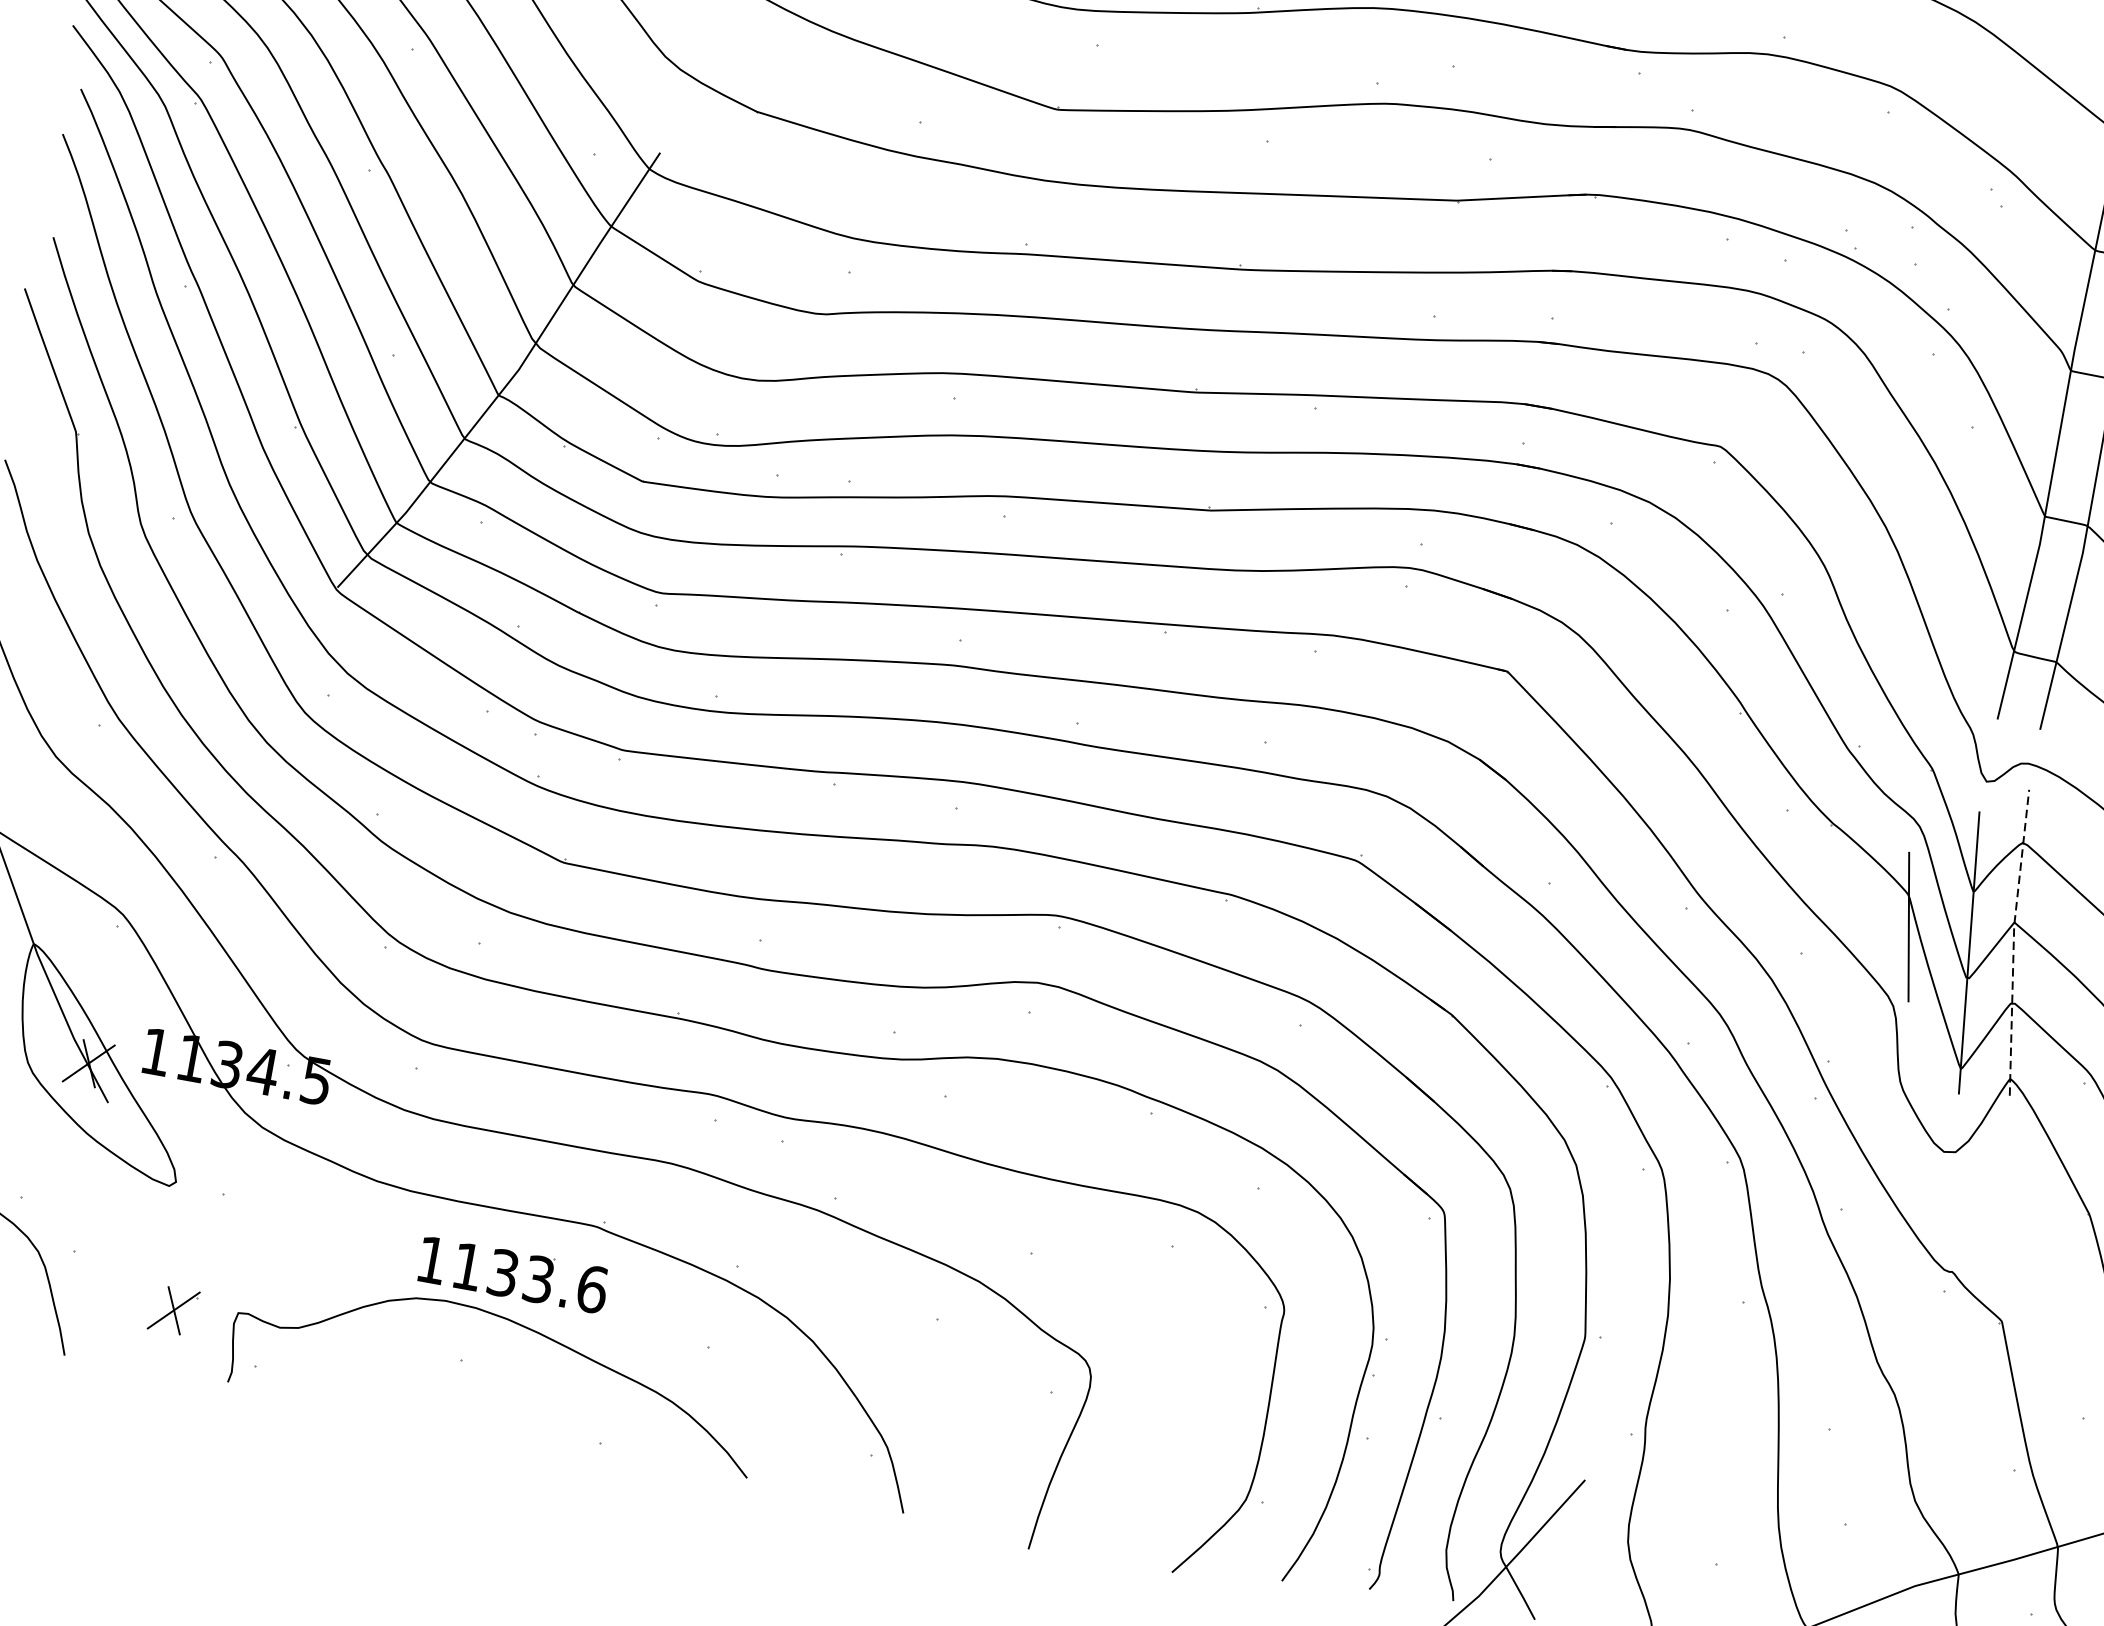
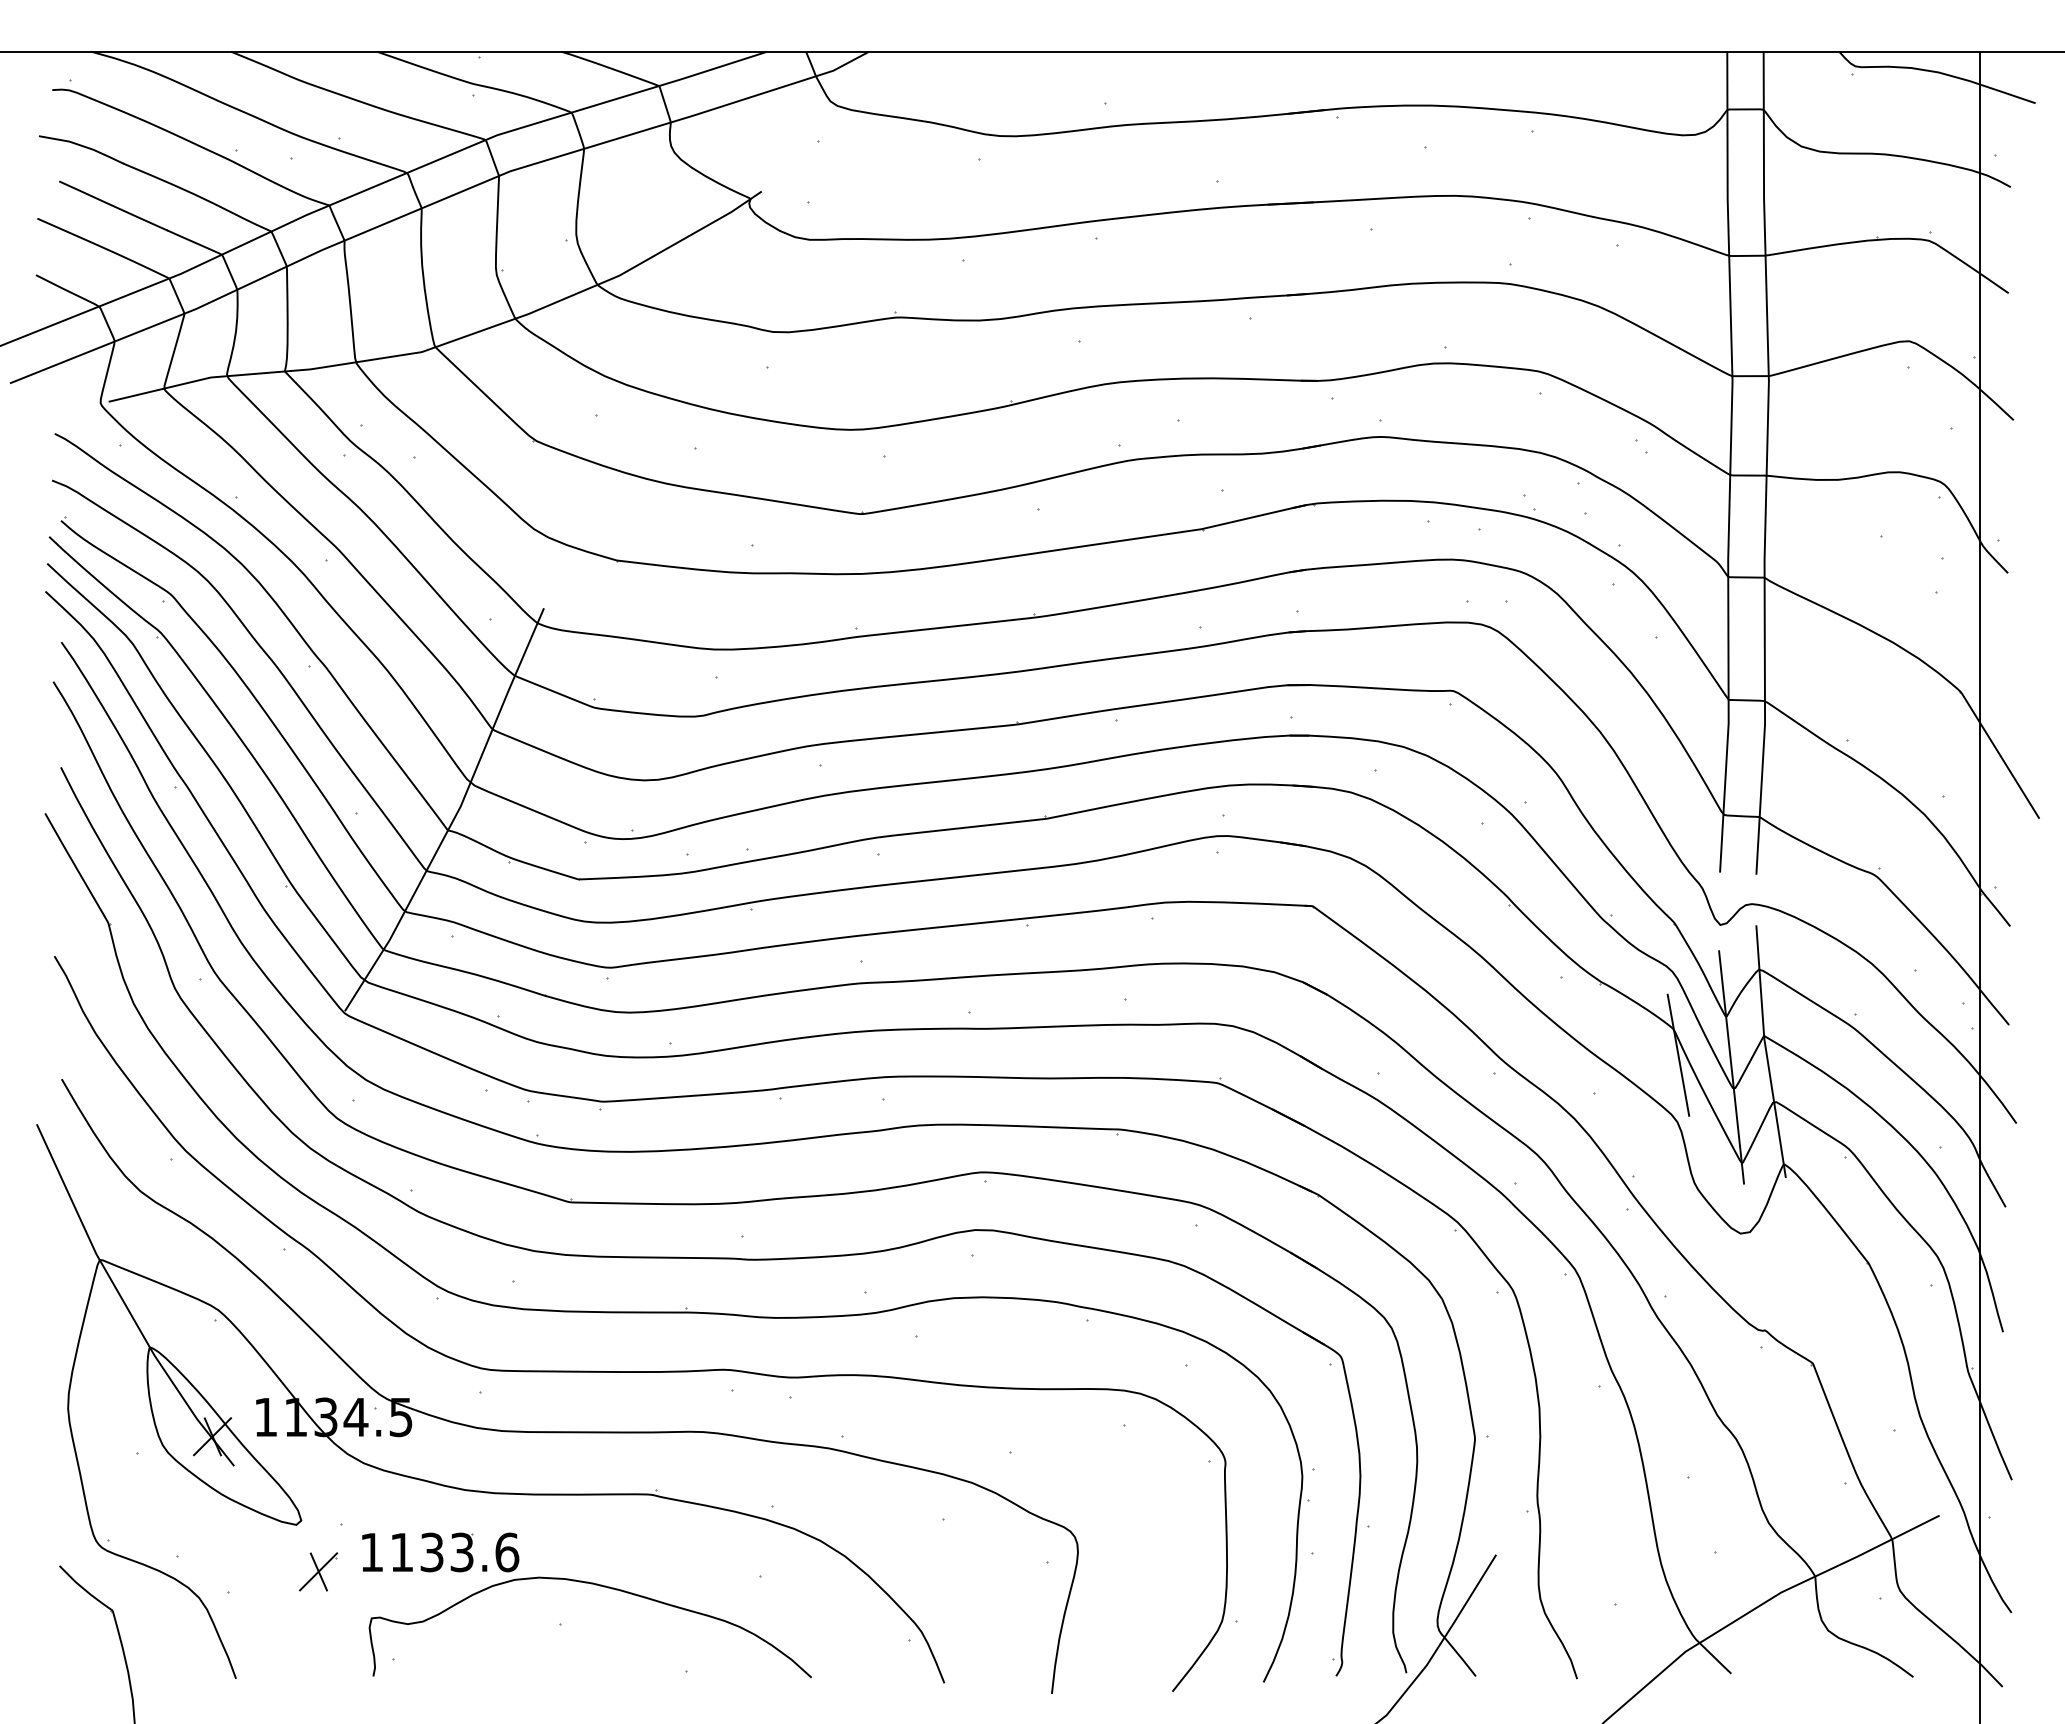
line: (2014, 941) -> (1766, 1051), dashed -> solid
part: (513, 1275) -> (440, 1552), moved
part: (173, 1310) -> (318, 1571), moved

